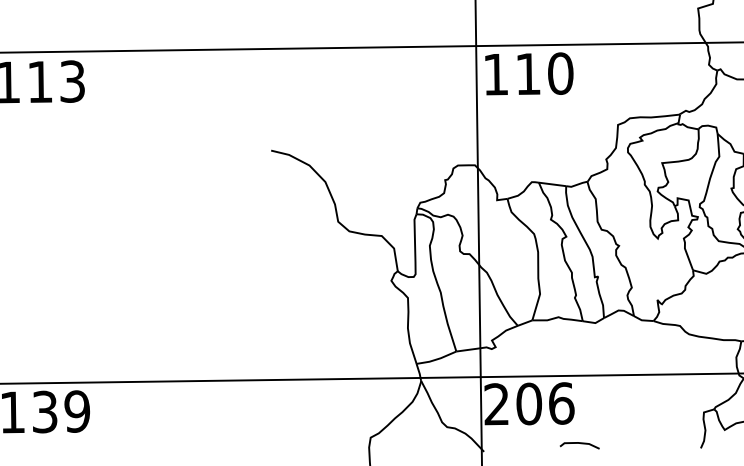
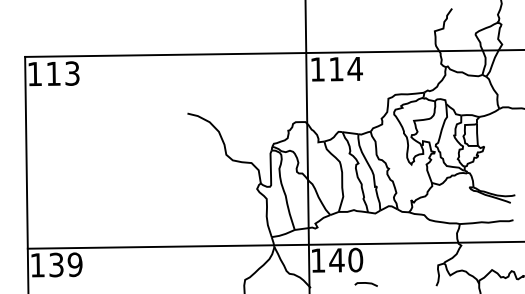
text: (559, 72) -> (354, 68), 110 -> 114
text: (530, 402) -> (337, 259), 206 -> 140

